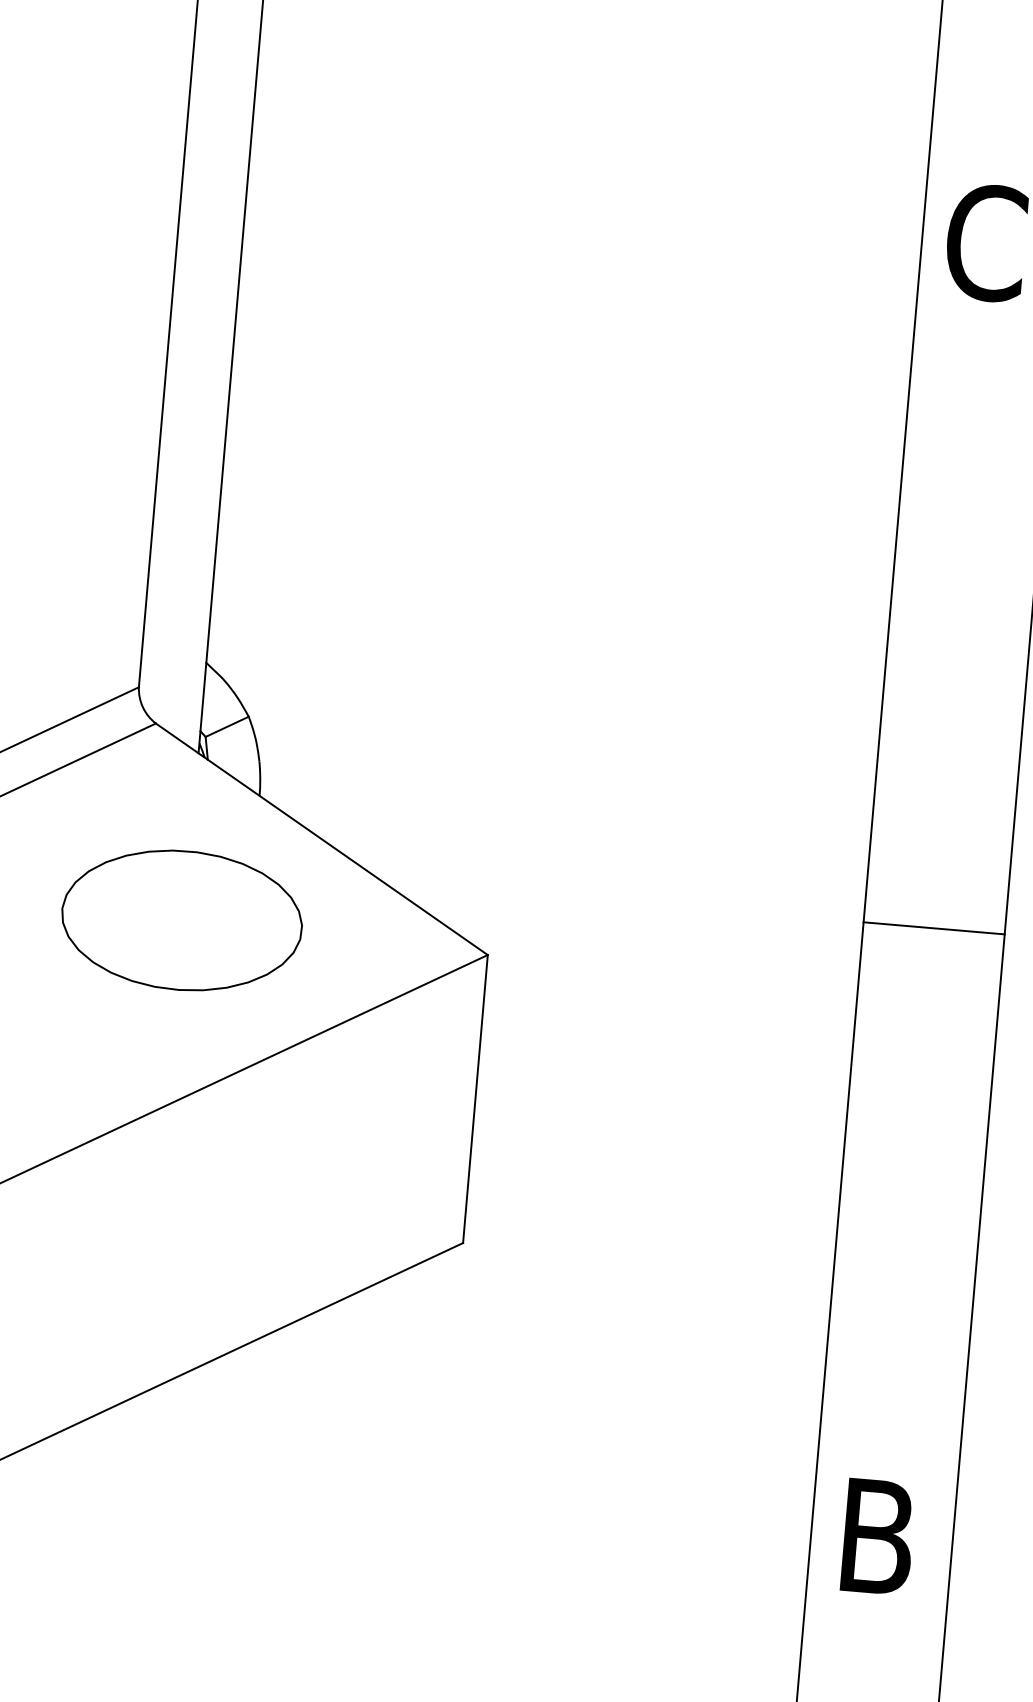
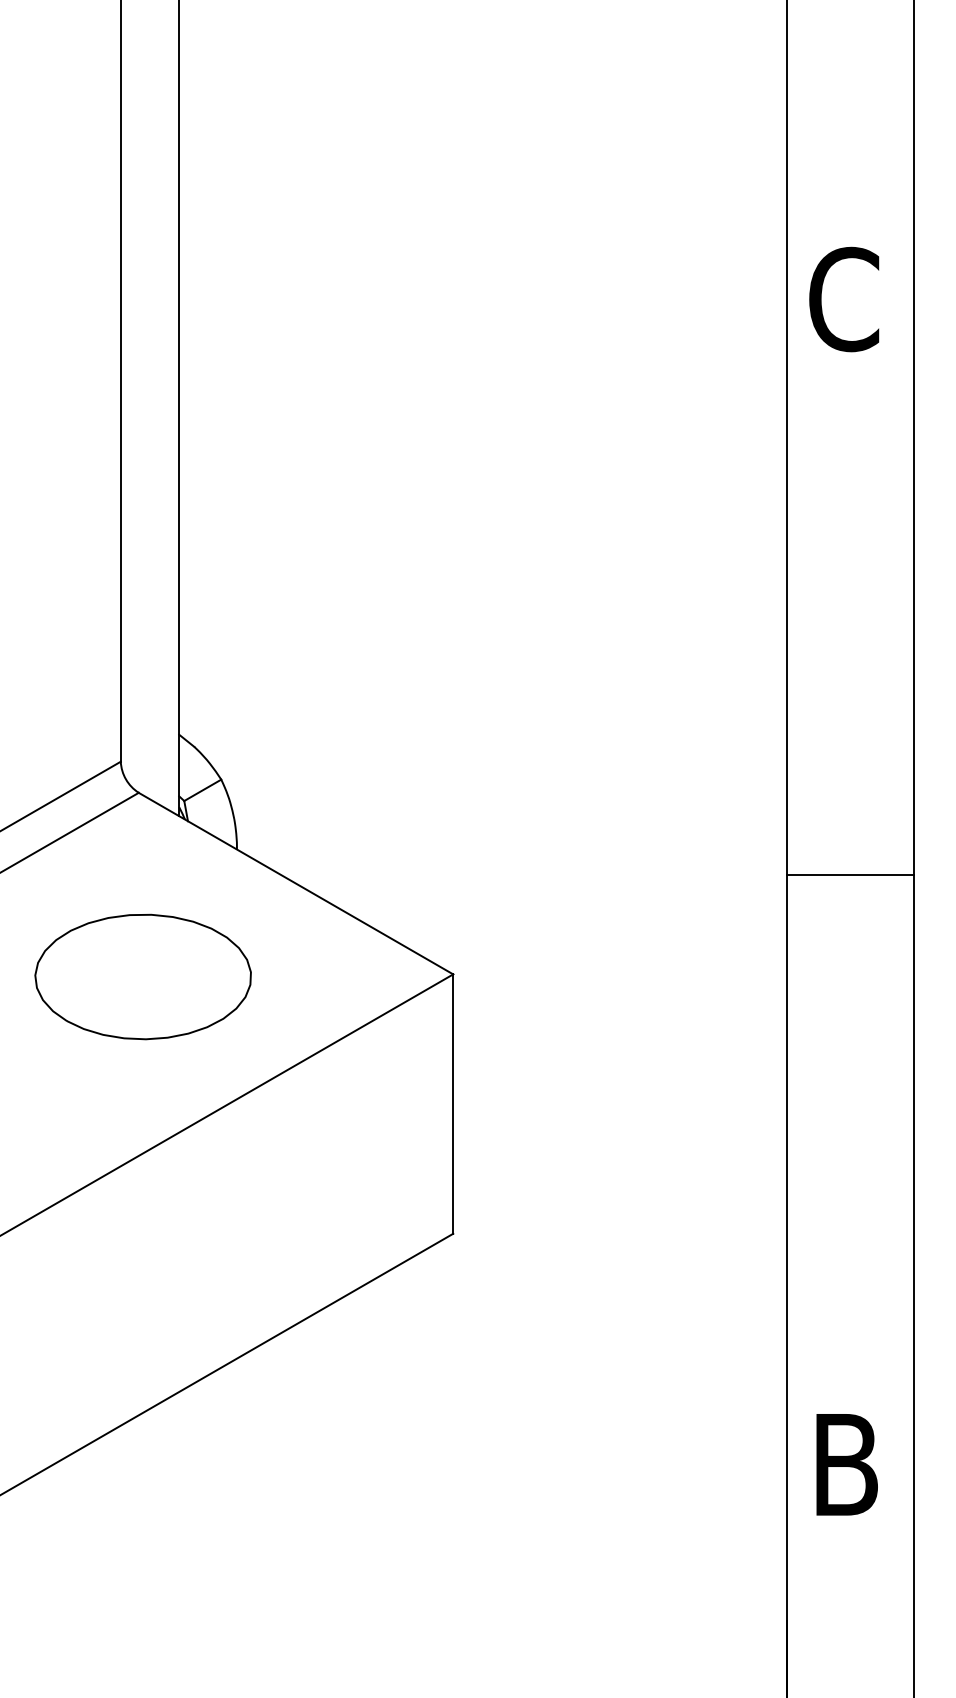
part: (181, 919) -> (142, 976), moved
line: (933, 928) -> (849, 875), moved

